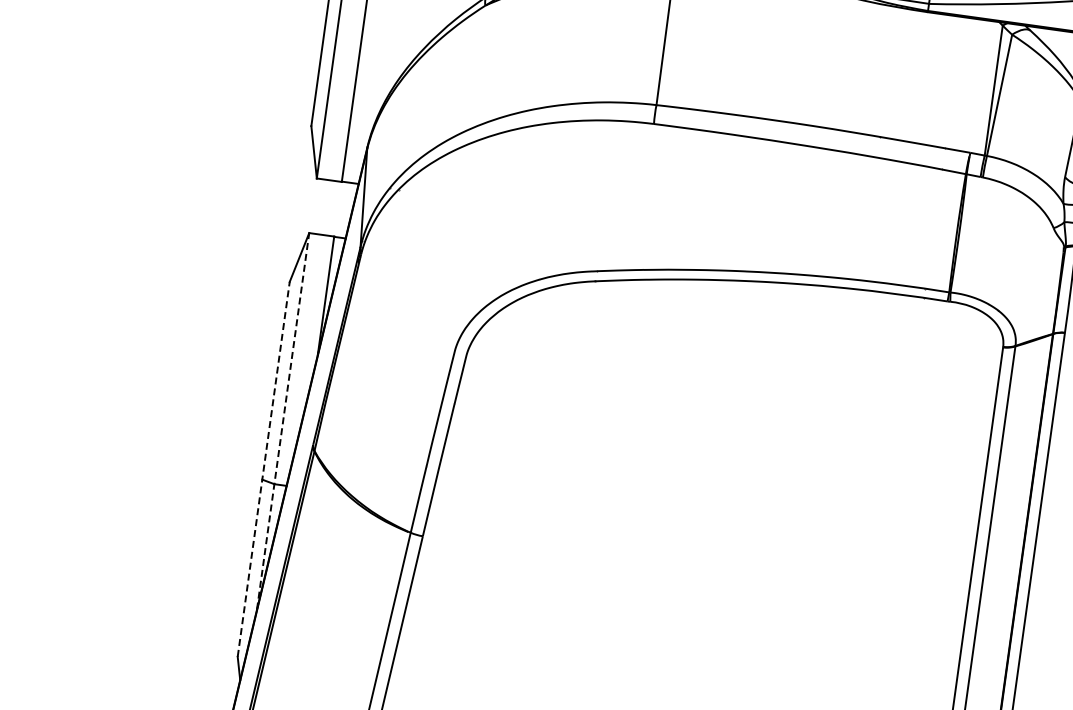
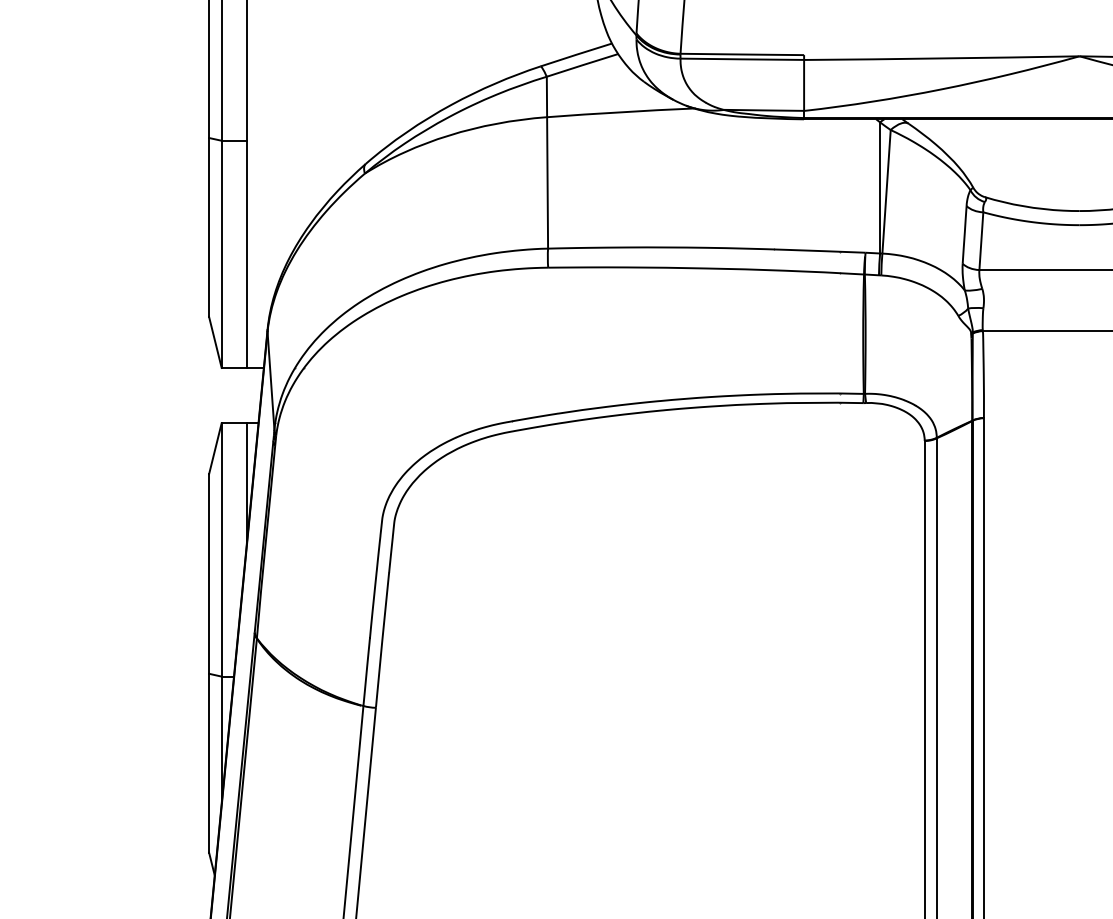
line: (283, 420) -> (221, 612), dashed -> solid
line: (264, 468) -> (209, 662), dashed -> solid

